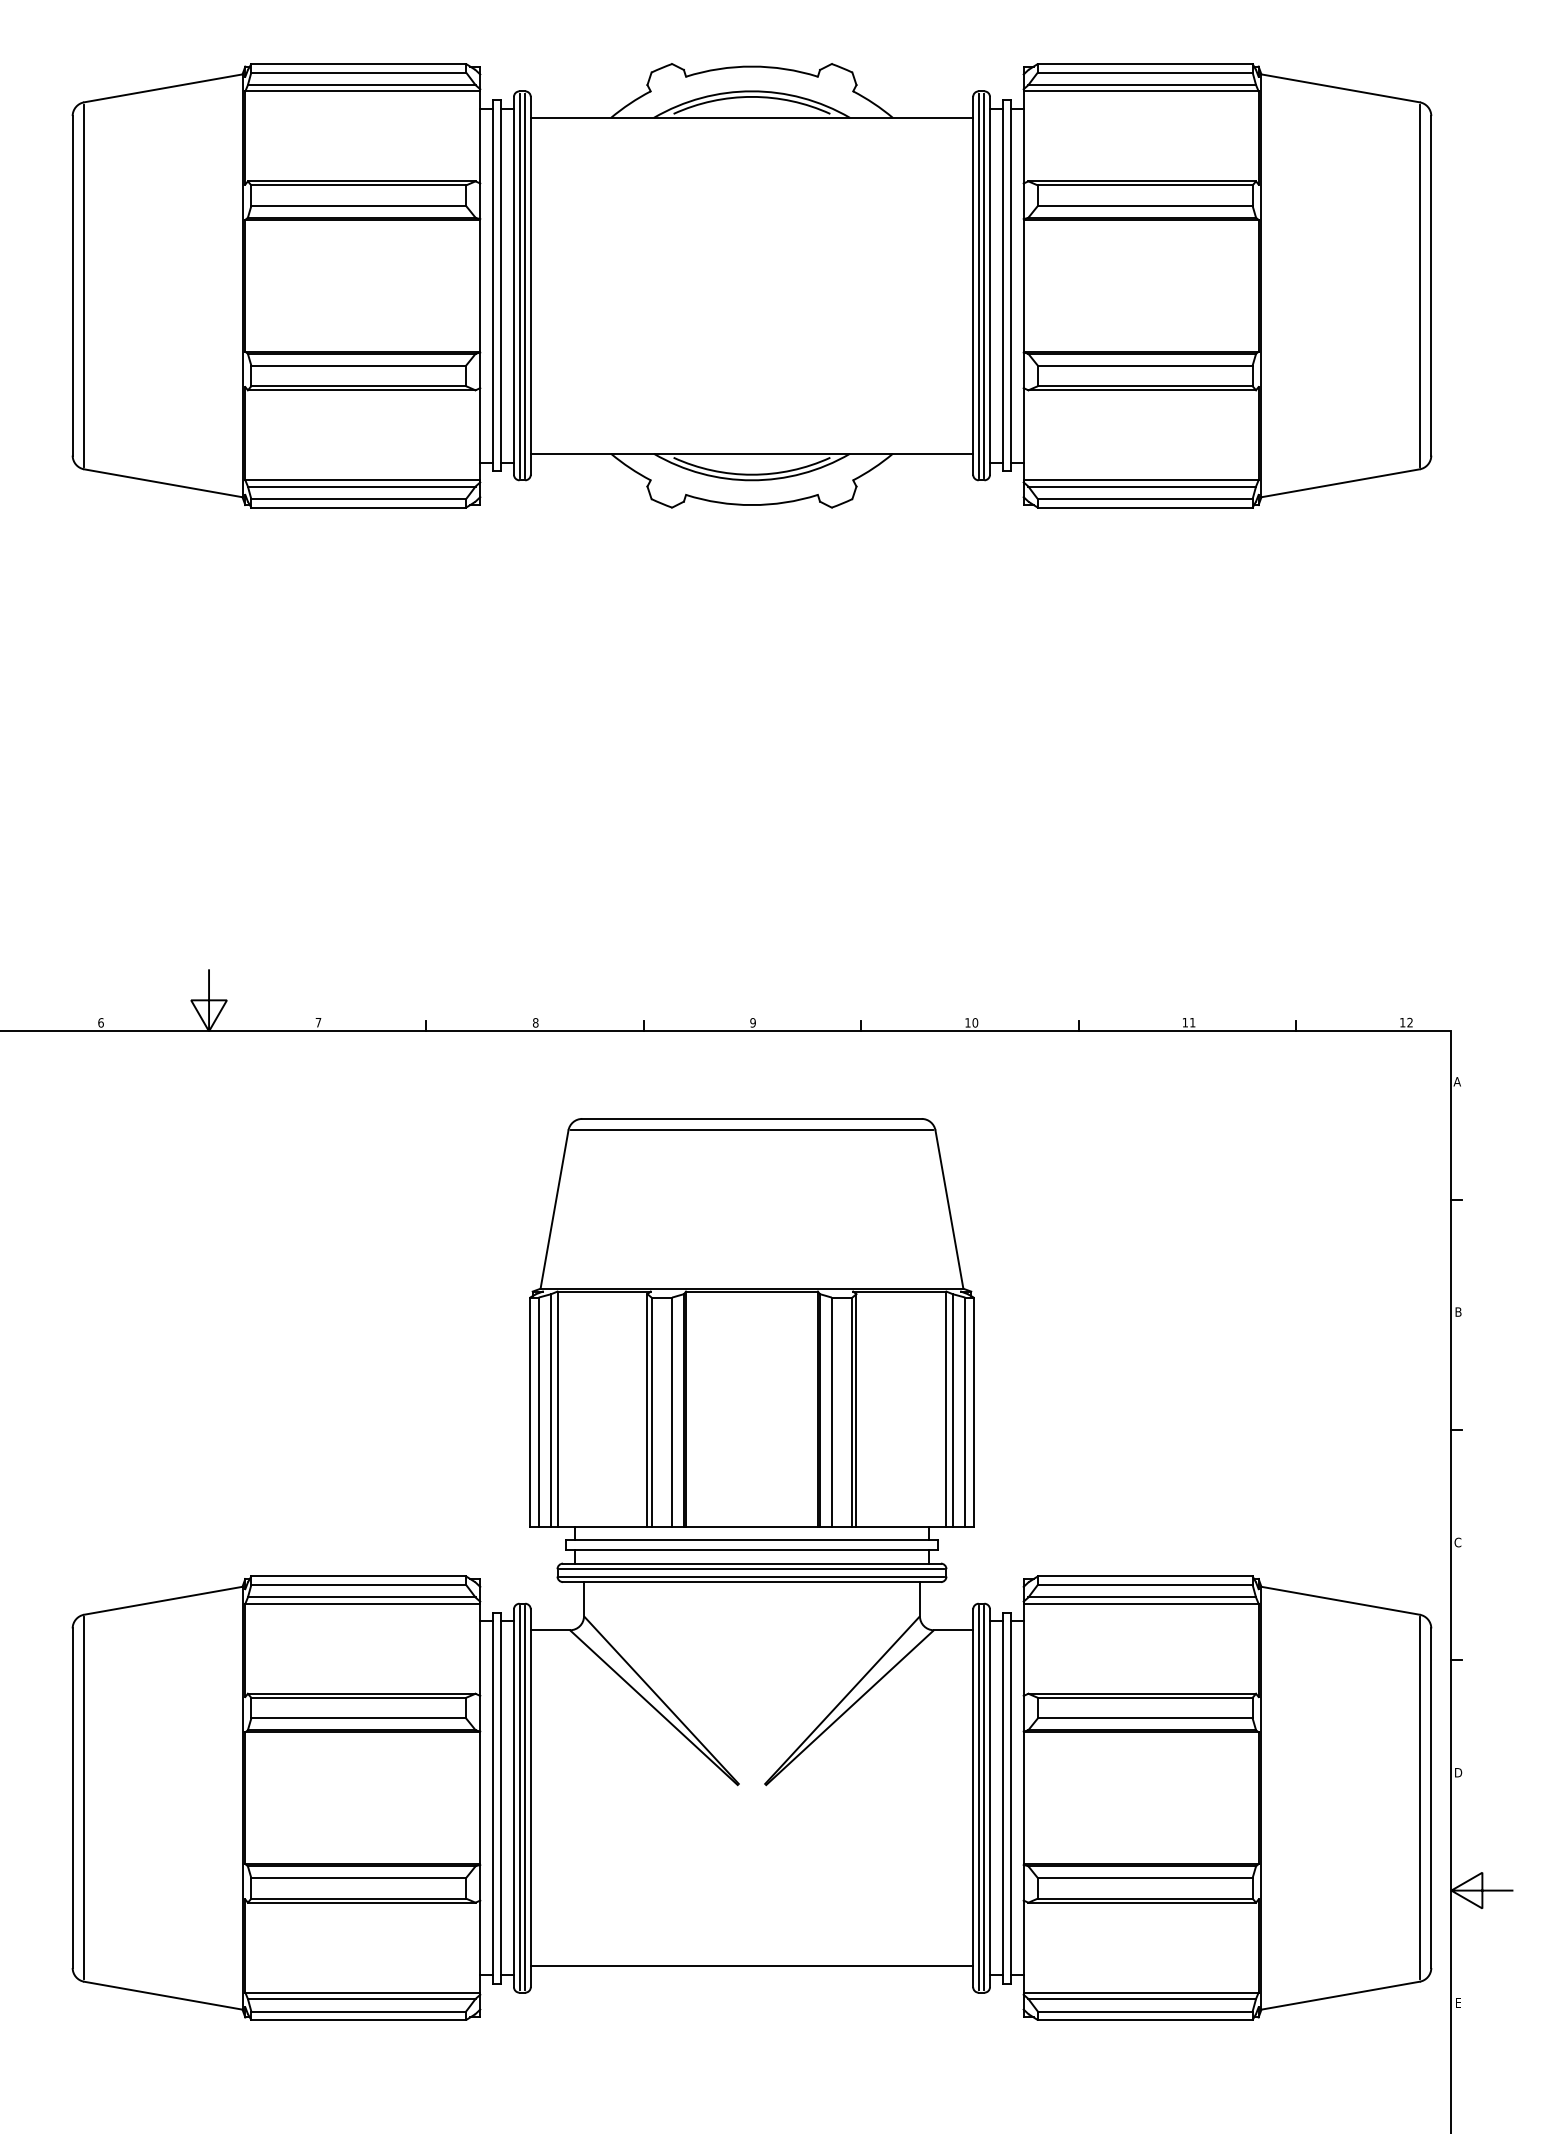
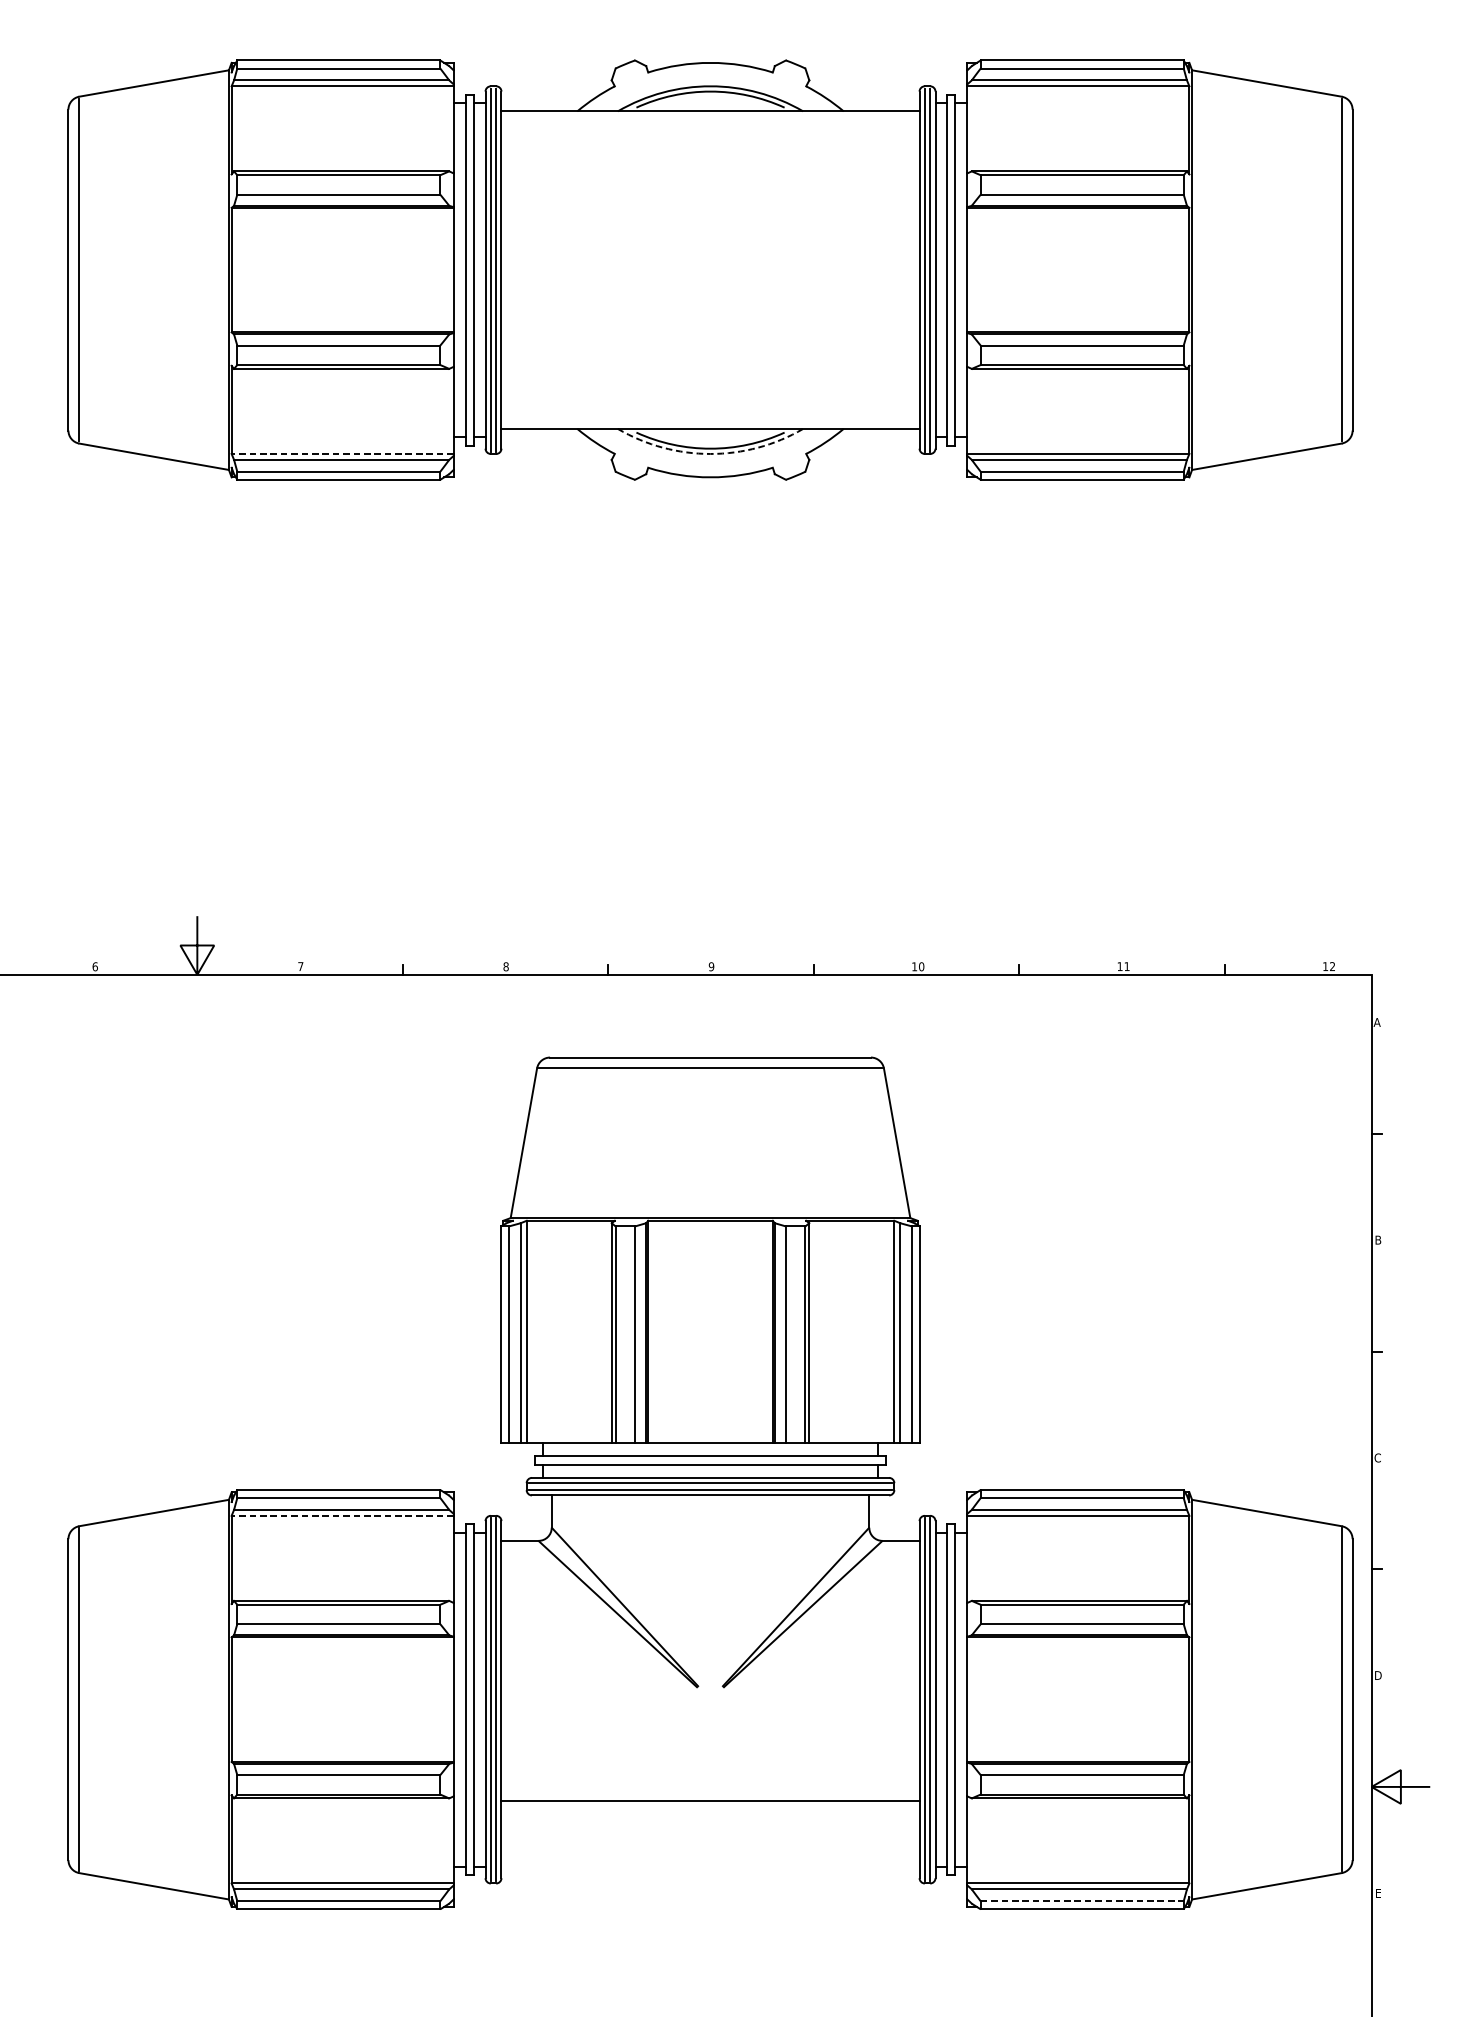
line: (362, 480) -> (342, 454), solid -> dashed
arc: (751, 480) -> (710, 454), solid -> dashed
line: (362, 1603) -> (342, 1515), solid -> dashed
line: (751, 1966) -> (710, 1801), moved
line: (1145, 2011) -> (1082, 1901), solid -> dashed

